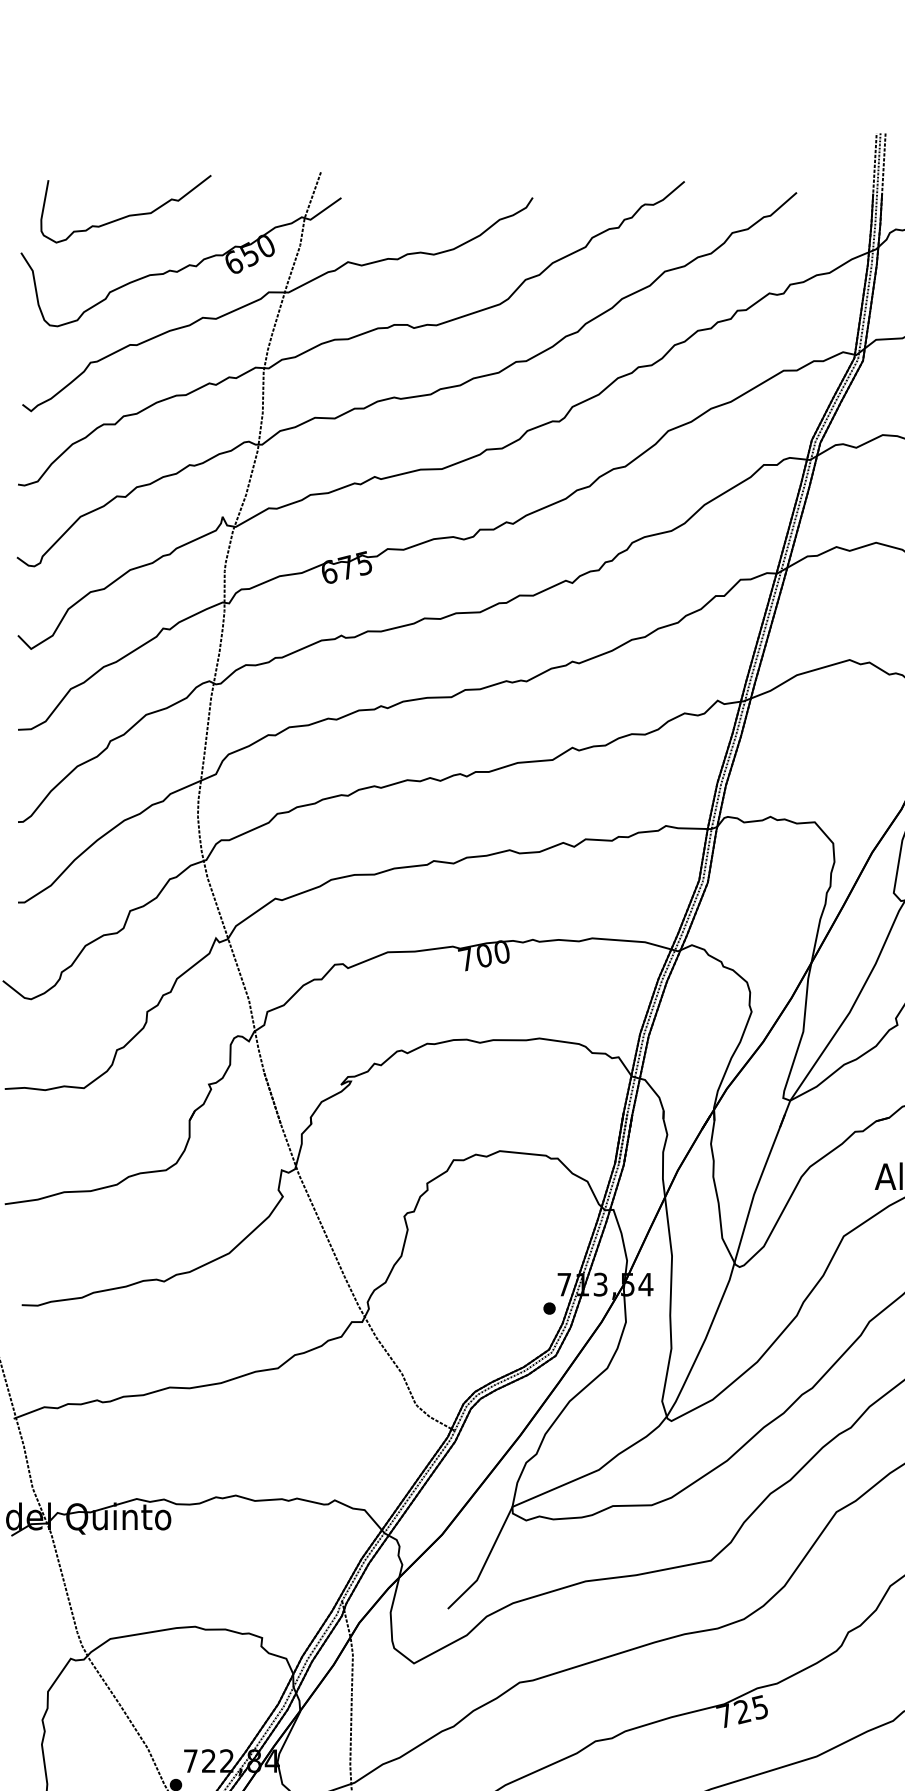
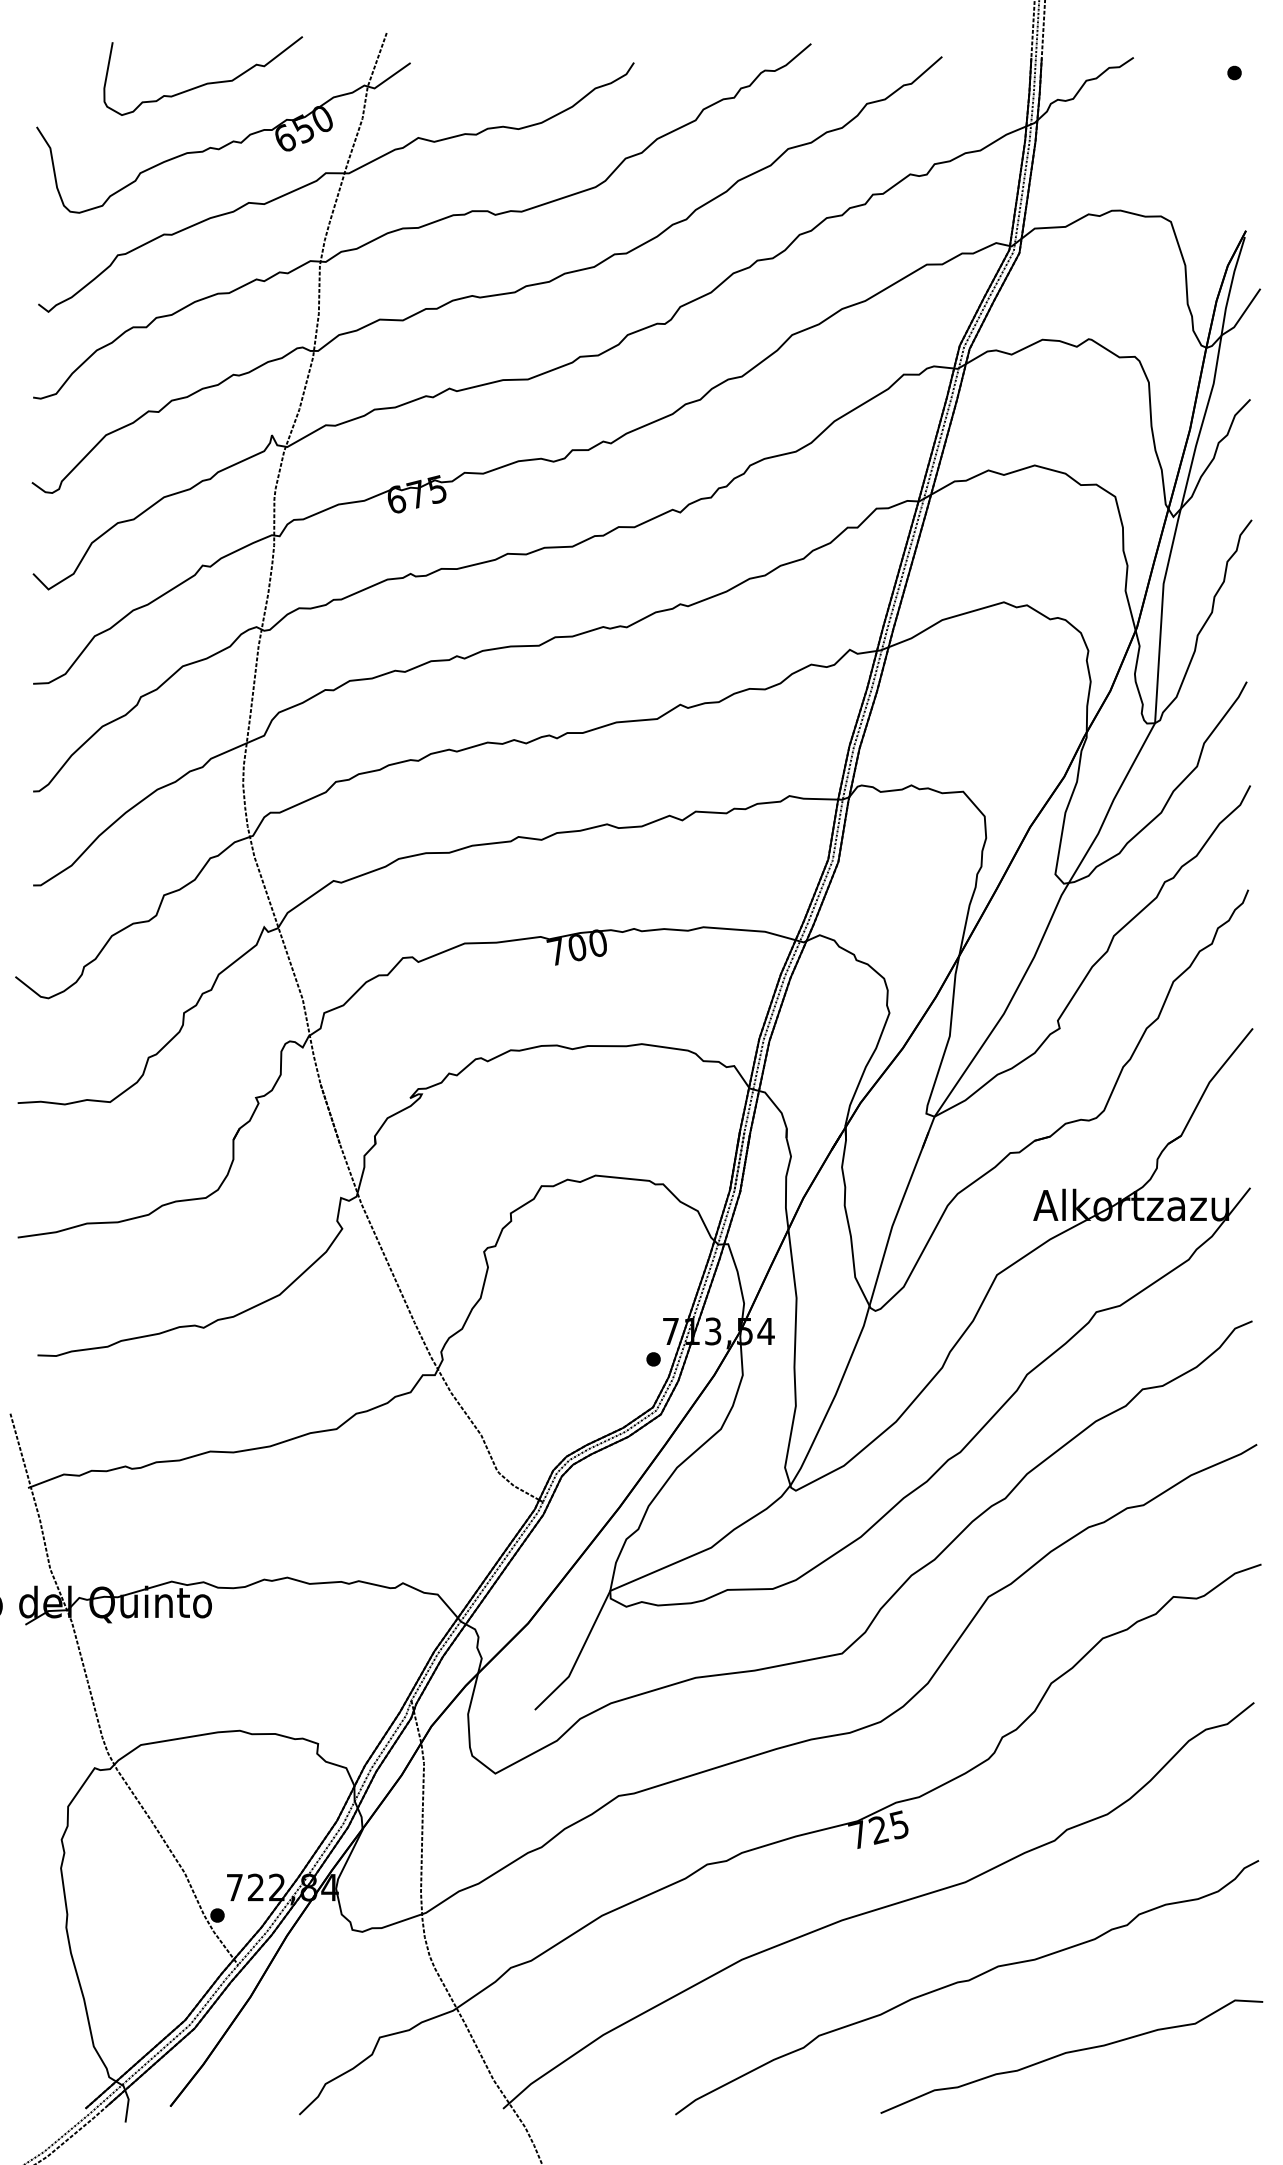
curve: (129, 214) -> (207, 82), moved

